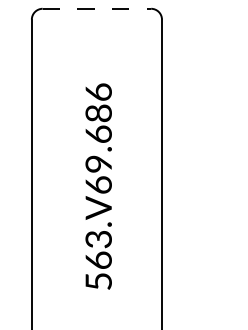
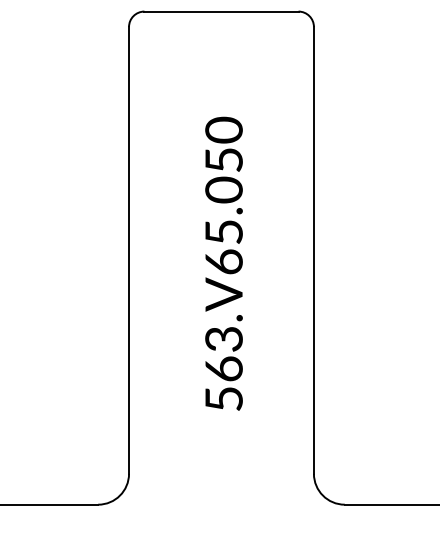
line: (96, 8) -> (221, 11), dashed -> solid
text: (98, 127) -> (223, 180), 563.V69.686 -> 563.V65.050

